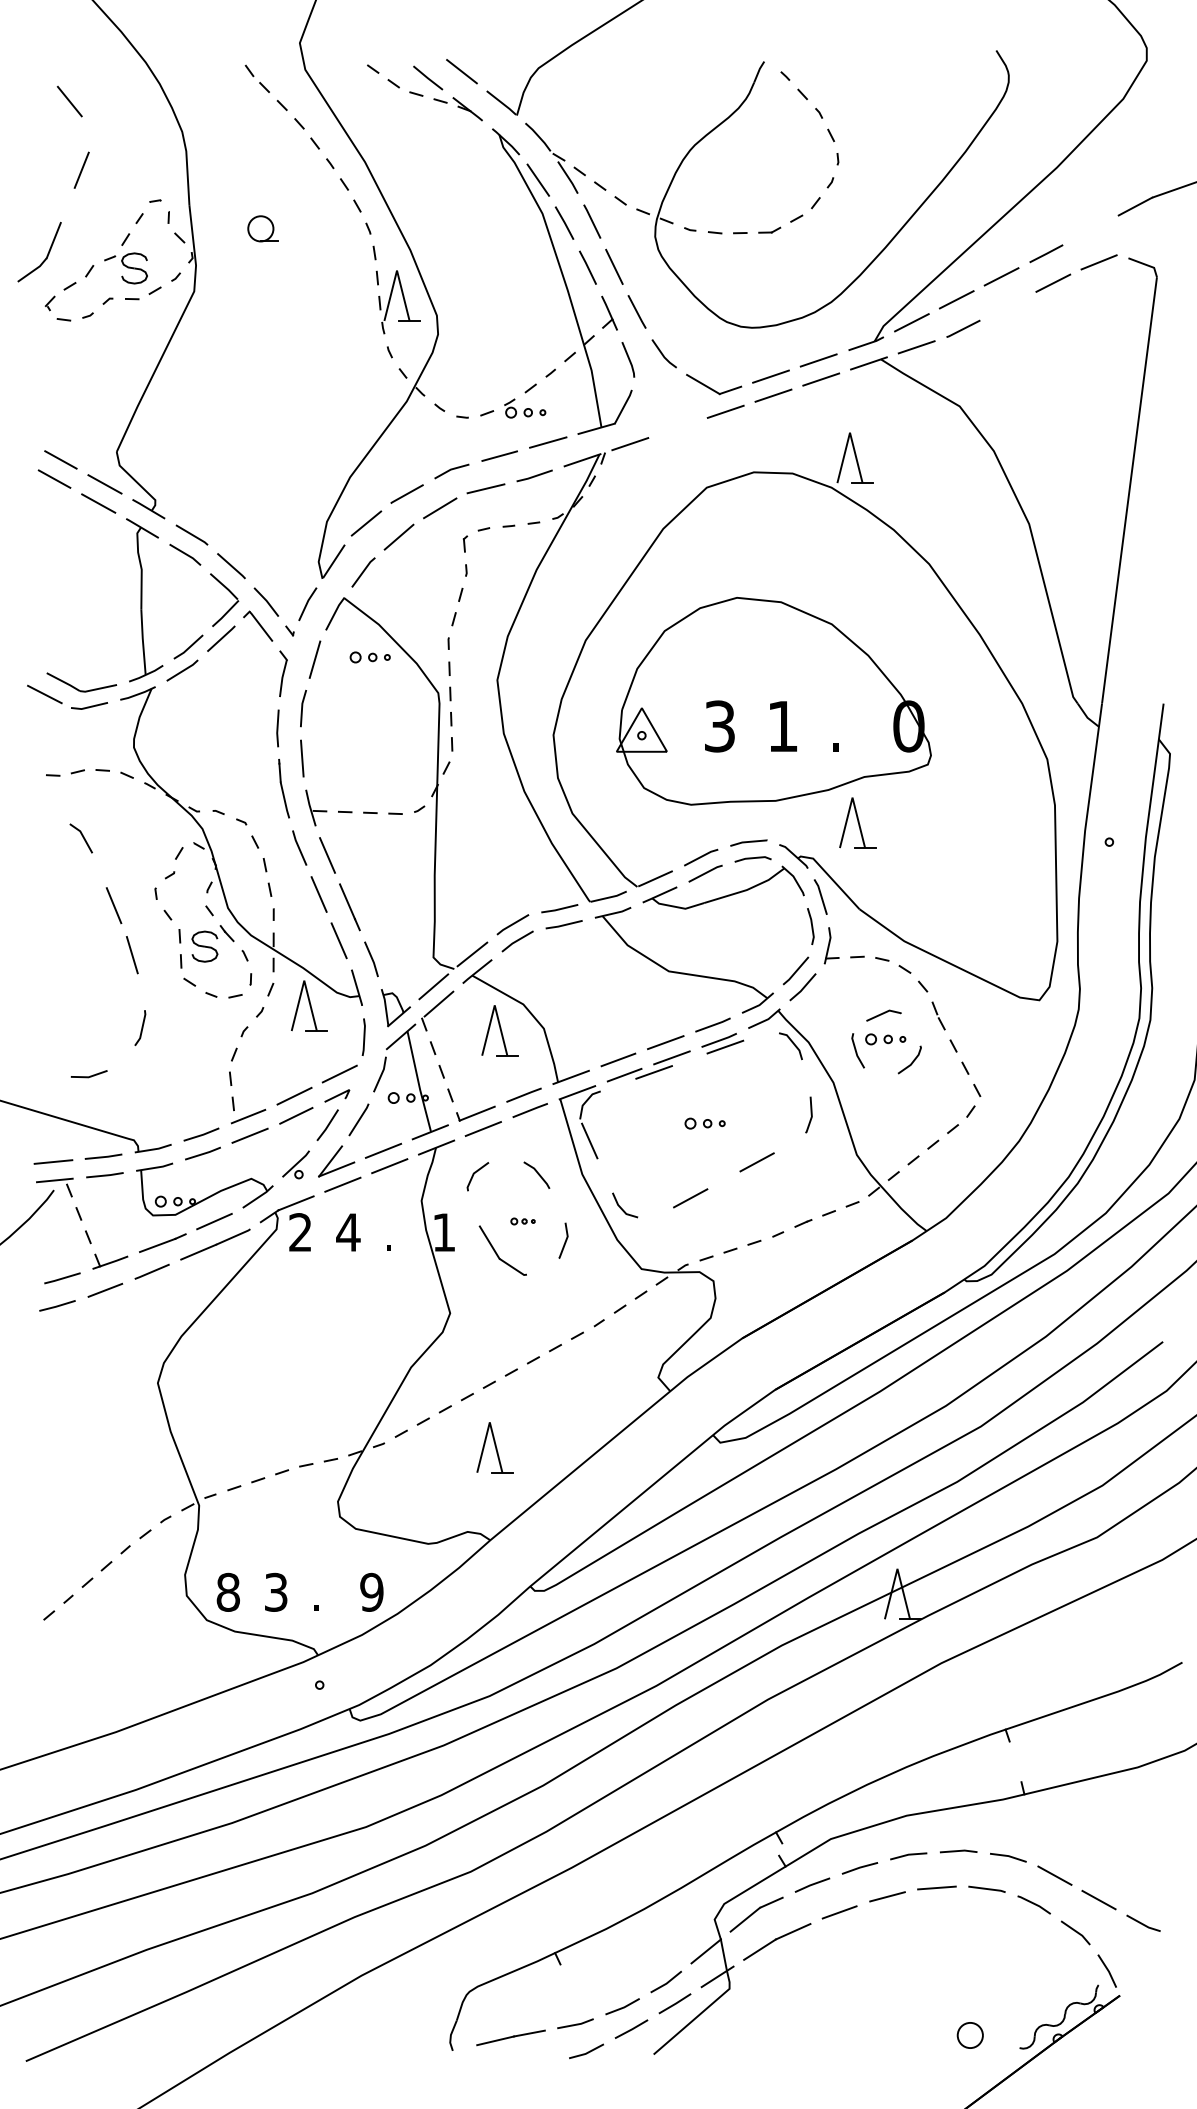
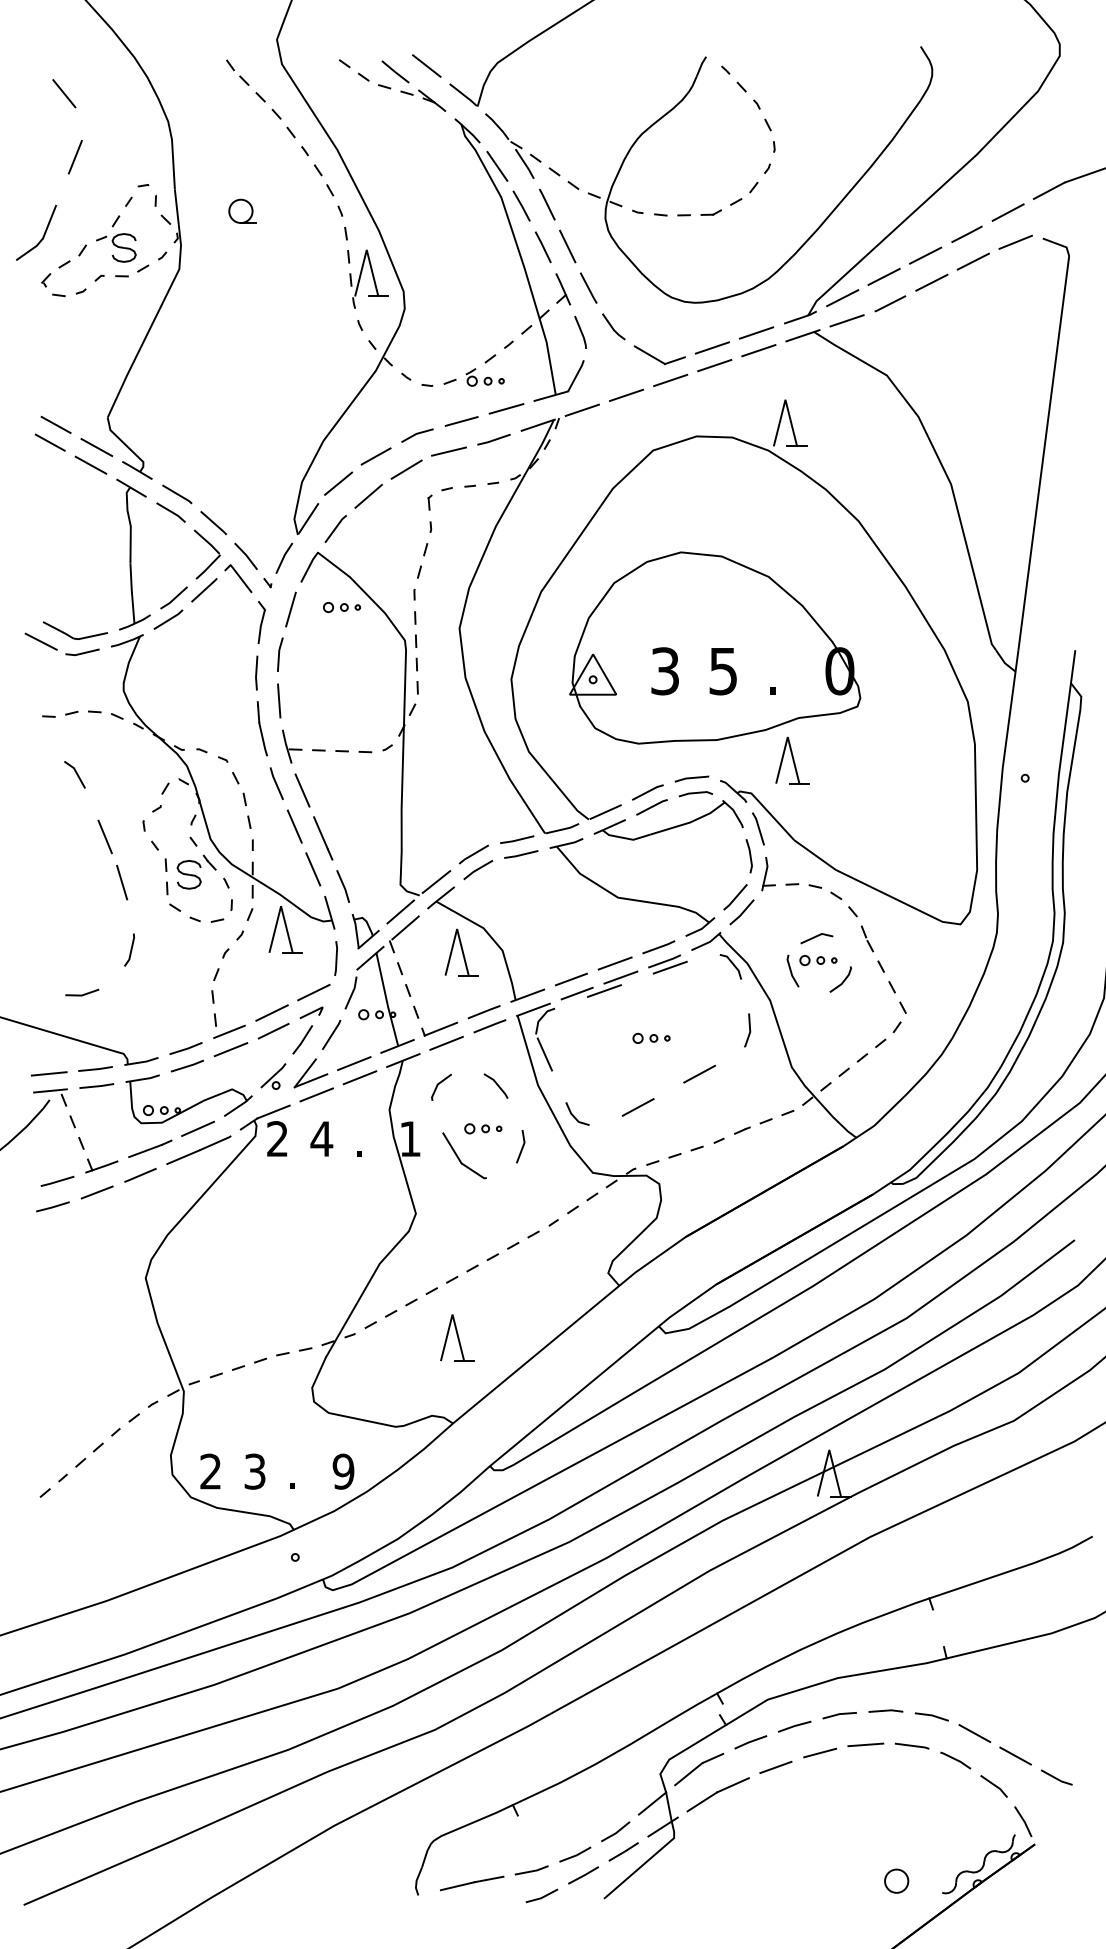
line: (1090, 230) -> (1007, 212), added
line: (1008, 305) -> (931, 282), added
line: (677, 427) -> (626, 394), added
text: (782, 726) -> (723, 671), 1 -> 5
part: (522, 1221) -> (482, 1128), size x1.67
text: (227, 1591) -> (210, 1470), 8 -> 2

